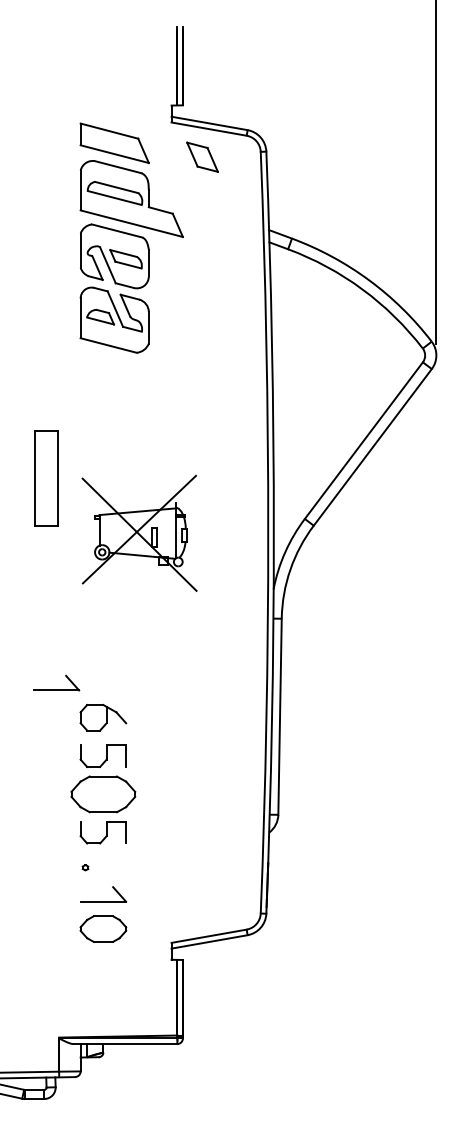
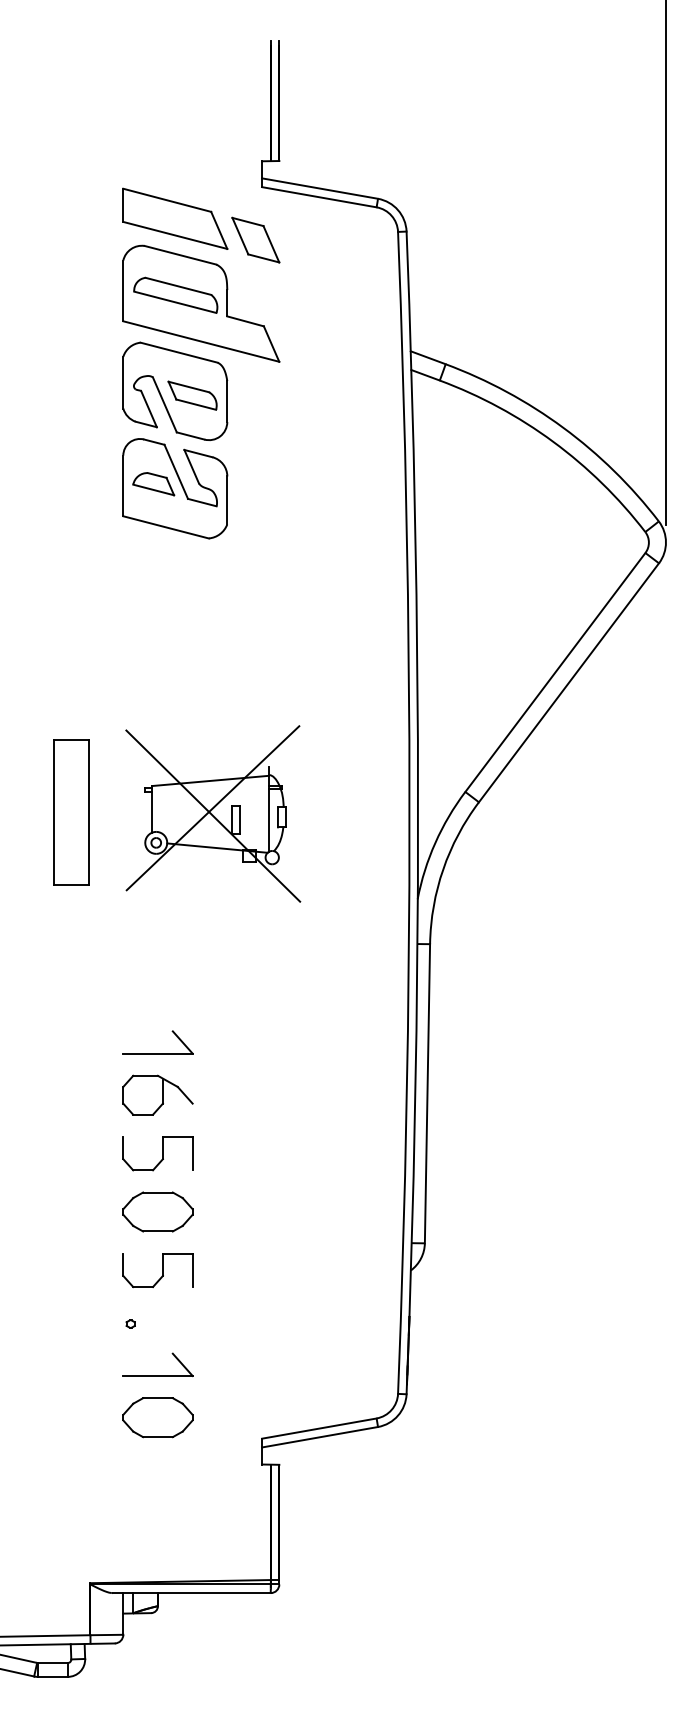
part: (202, 156) -> (255, 239), moved
part: (46, 478) -> (71, 812), moved
part: (56, 689) -> (158, 1052), moved
part: (103, 793) -> (158, 1210), size x0.71

